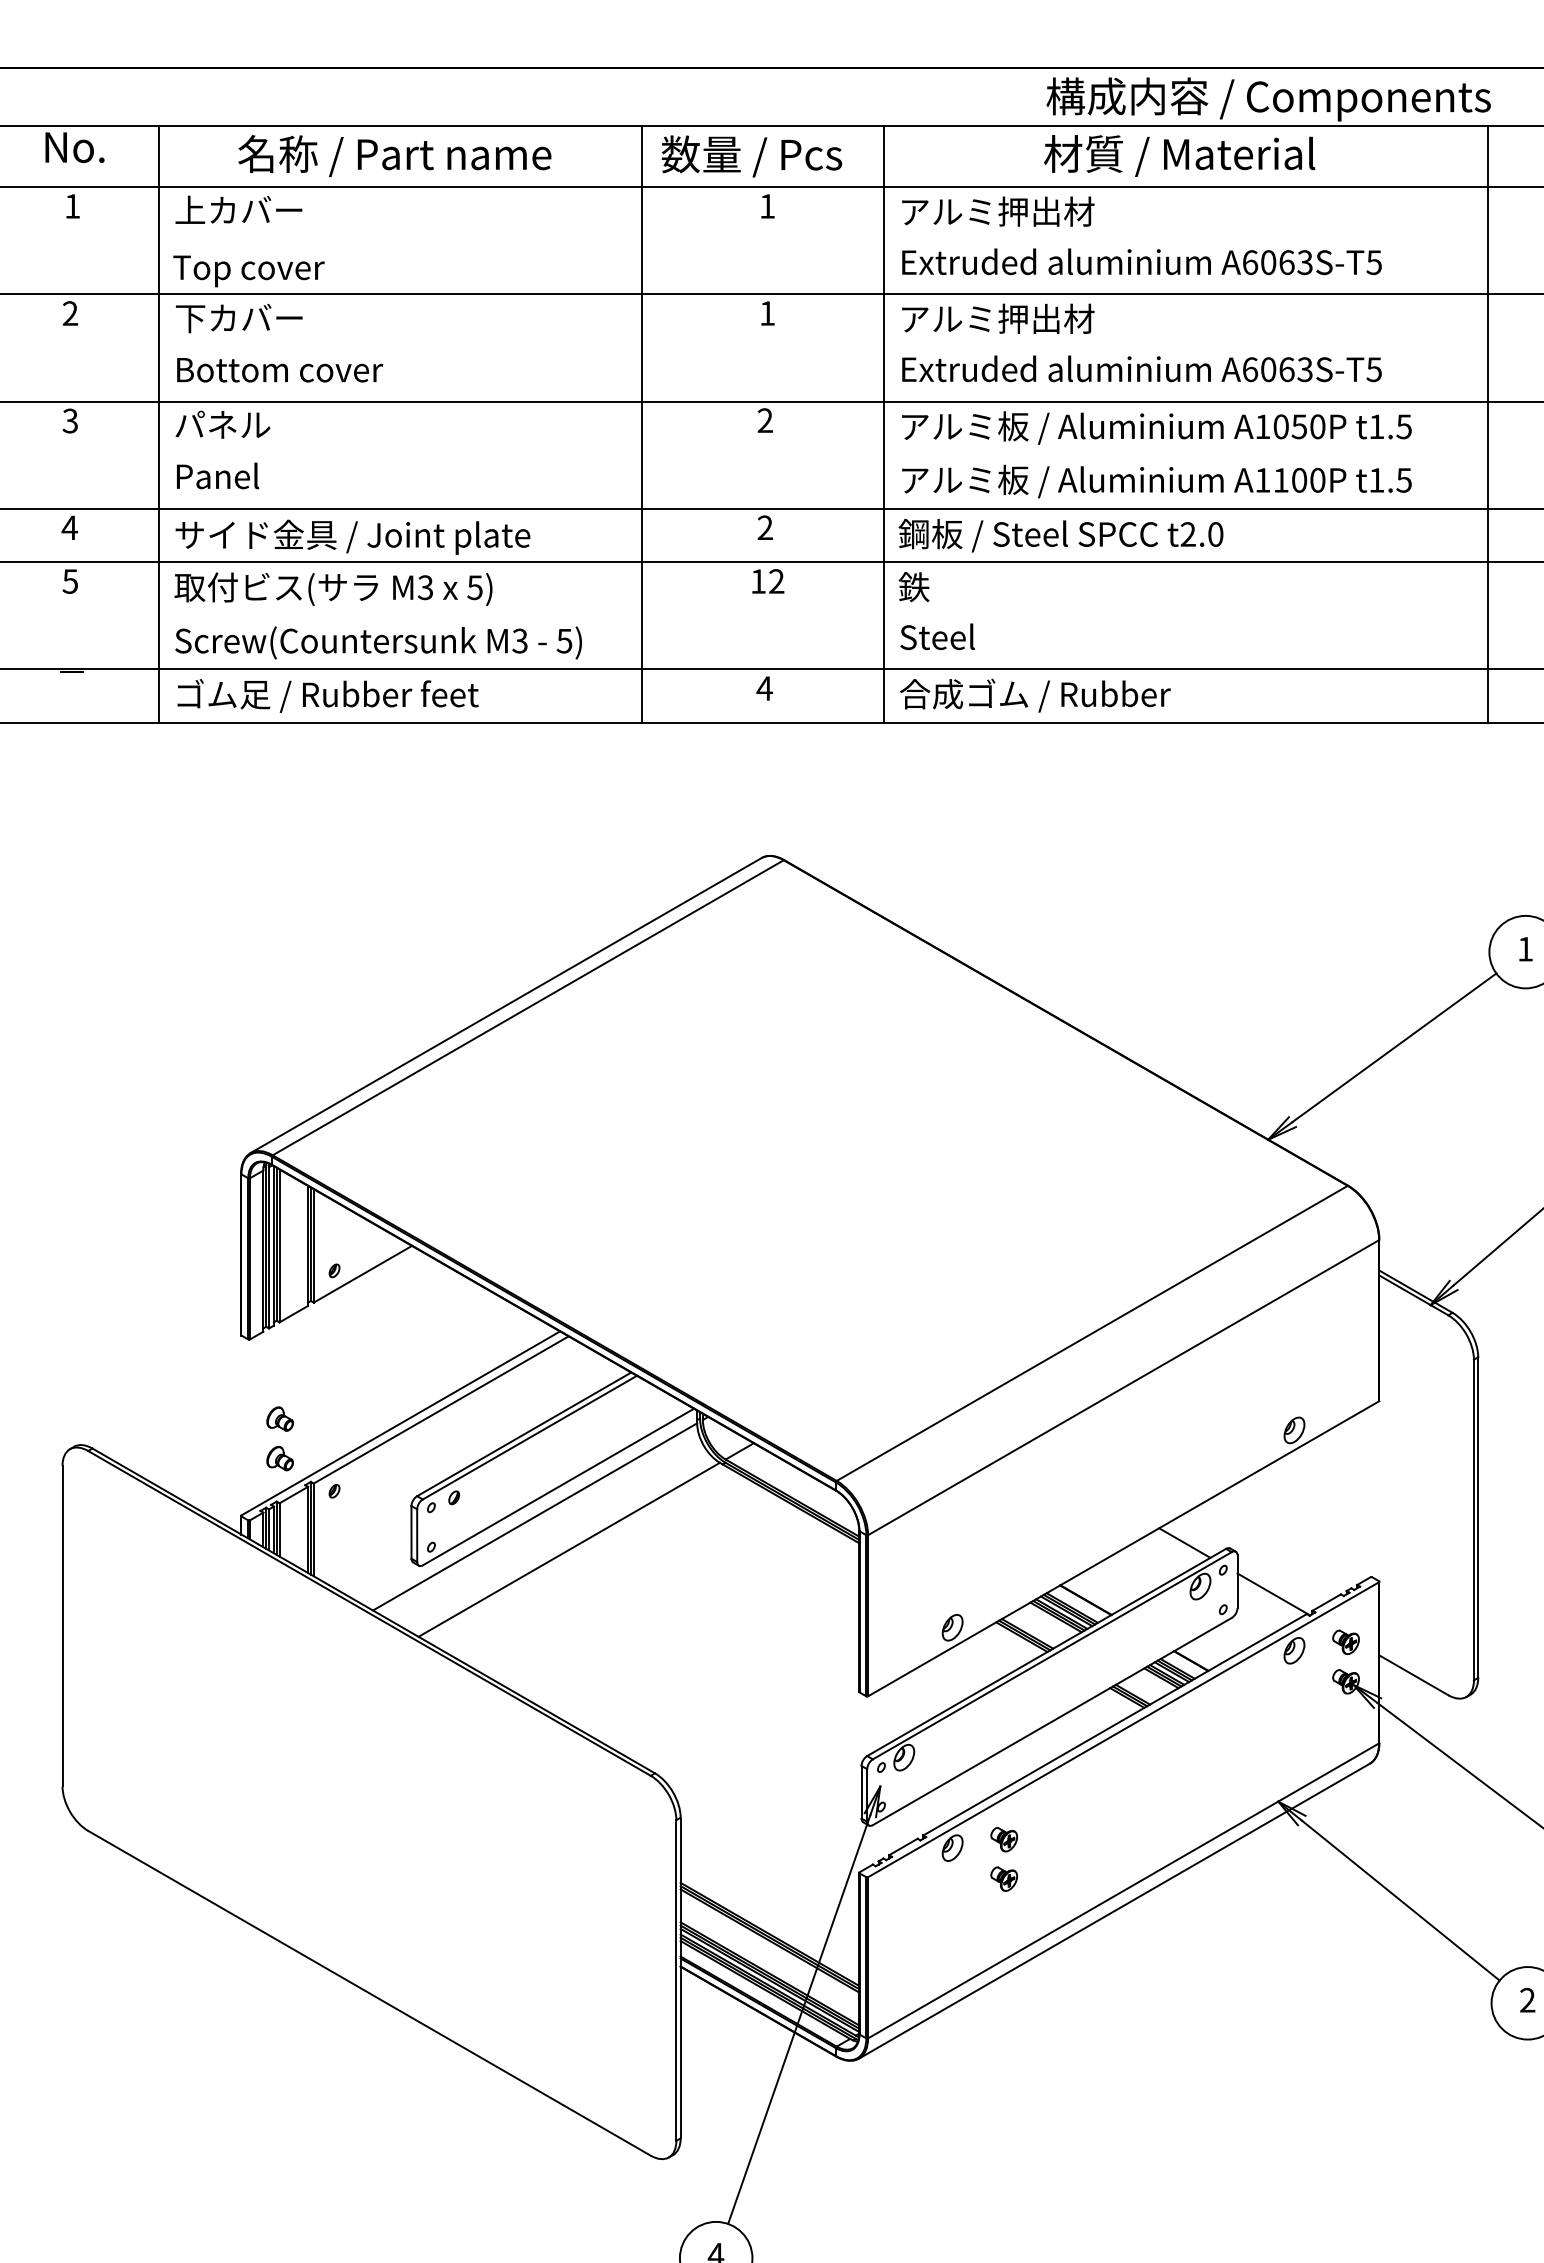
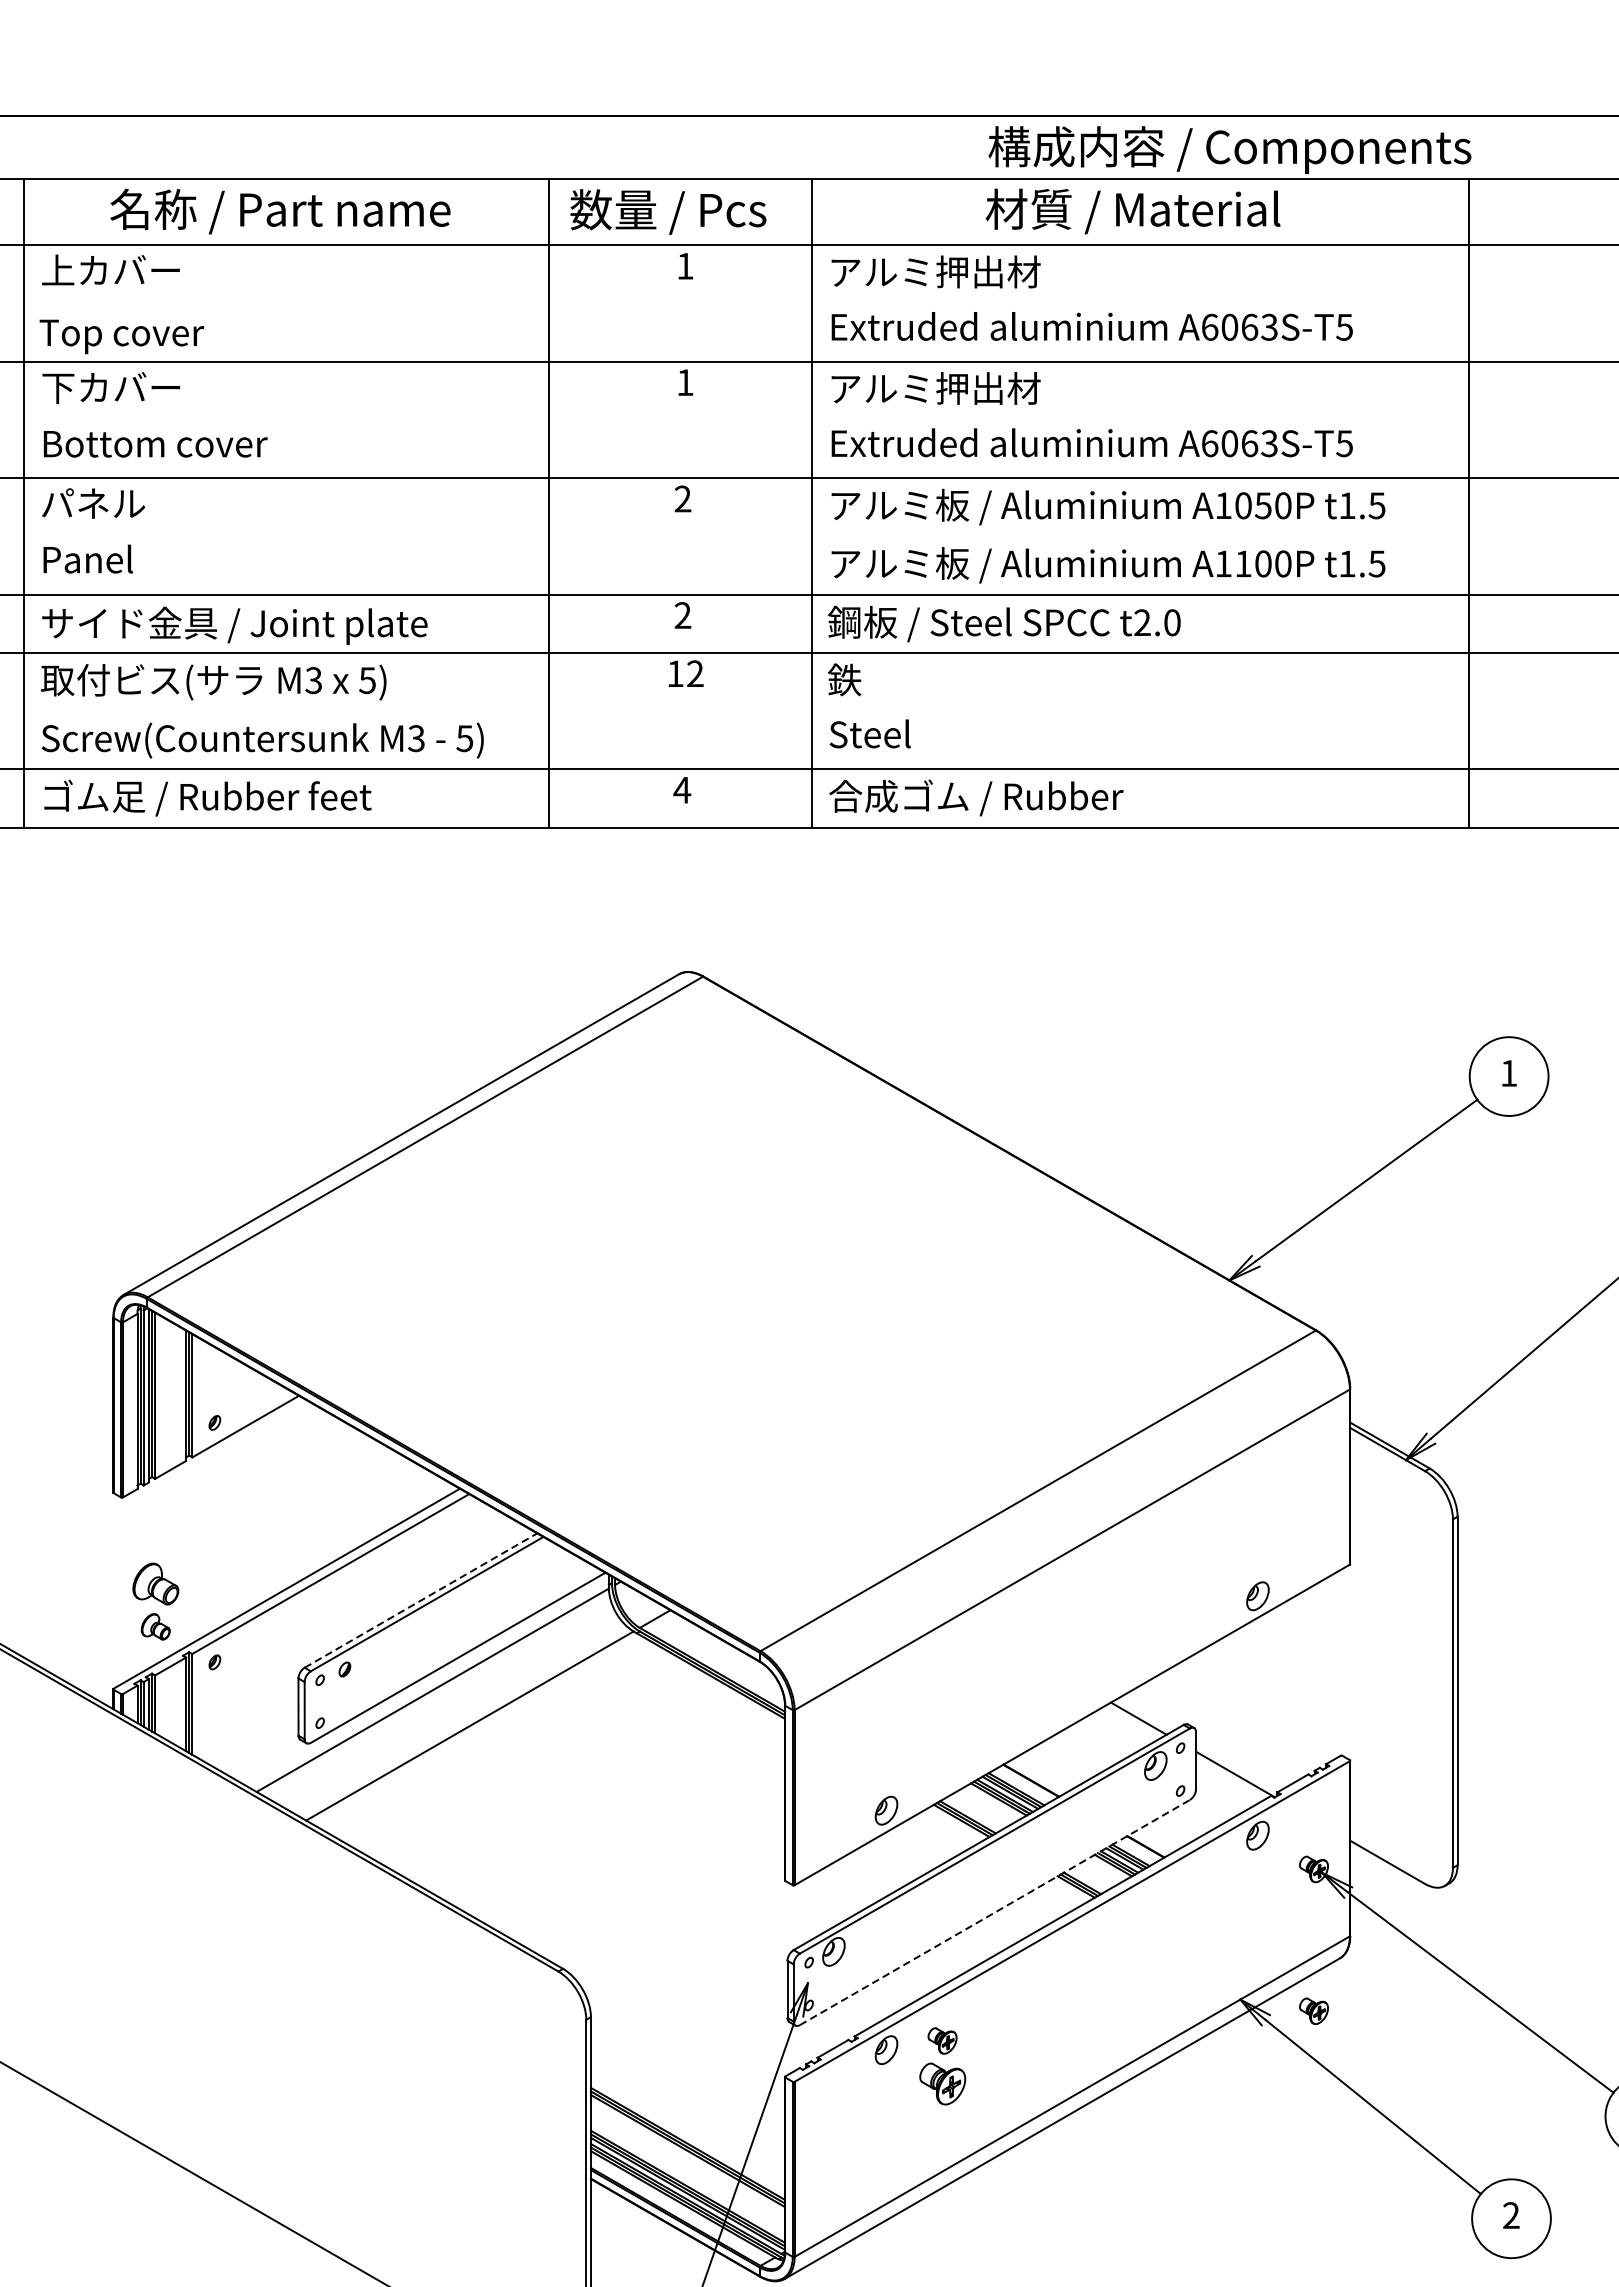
part: (279, 1418) -> (155, 1583), size x1.6
line: (524, 1434) -> (421, 1600), solid -> dashed
part: (1345, 1642) -> (1313, 2011), moved
line: (1052, 1721) -> (995, 1912), solid -> dashed
part: (1003, 1878) -> (941, 2083), size x1.6

